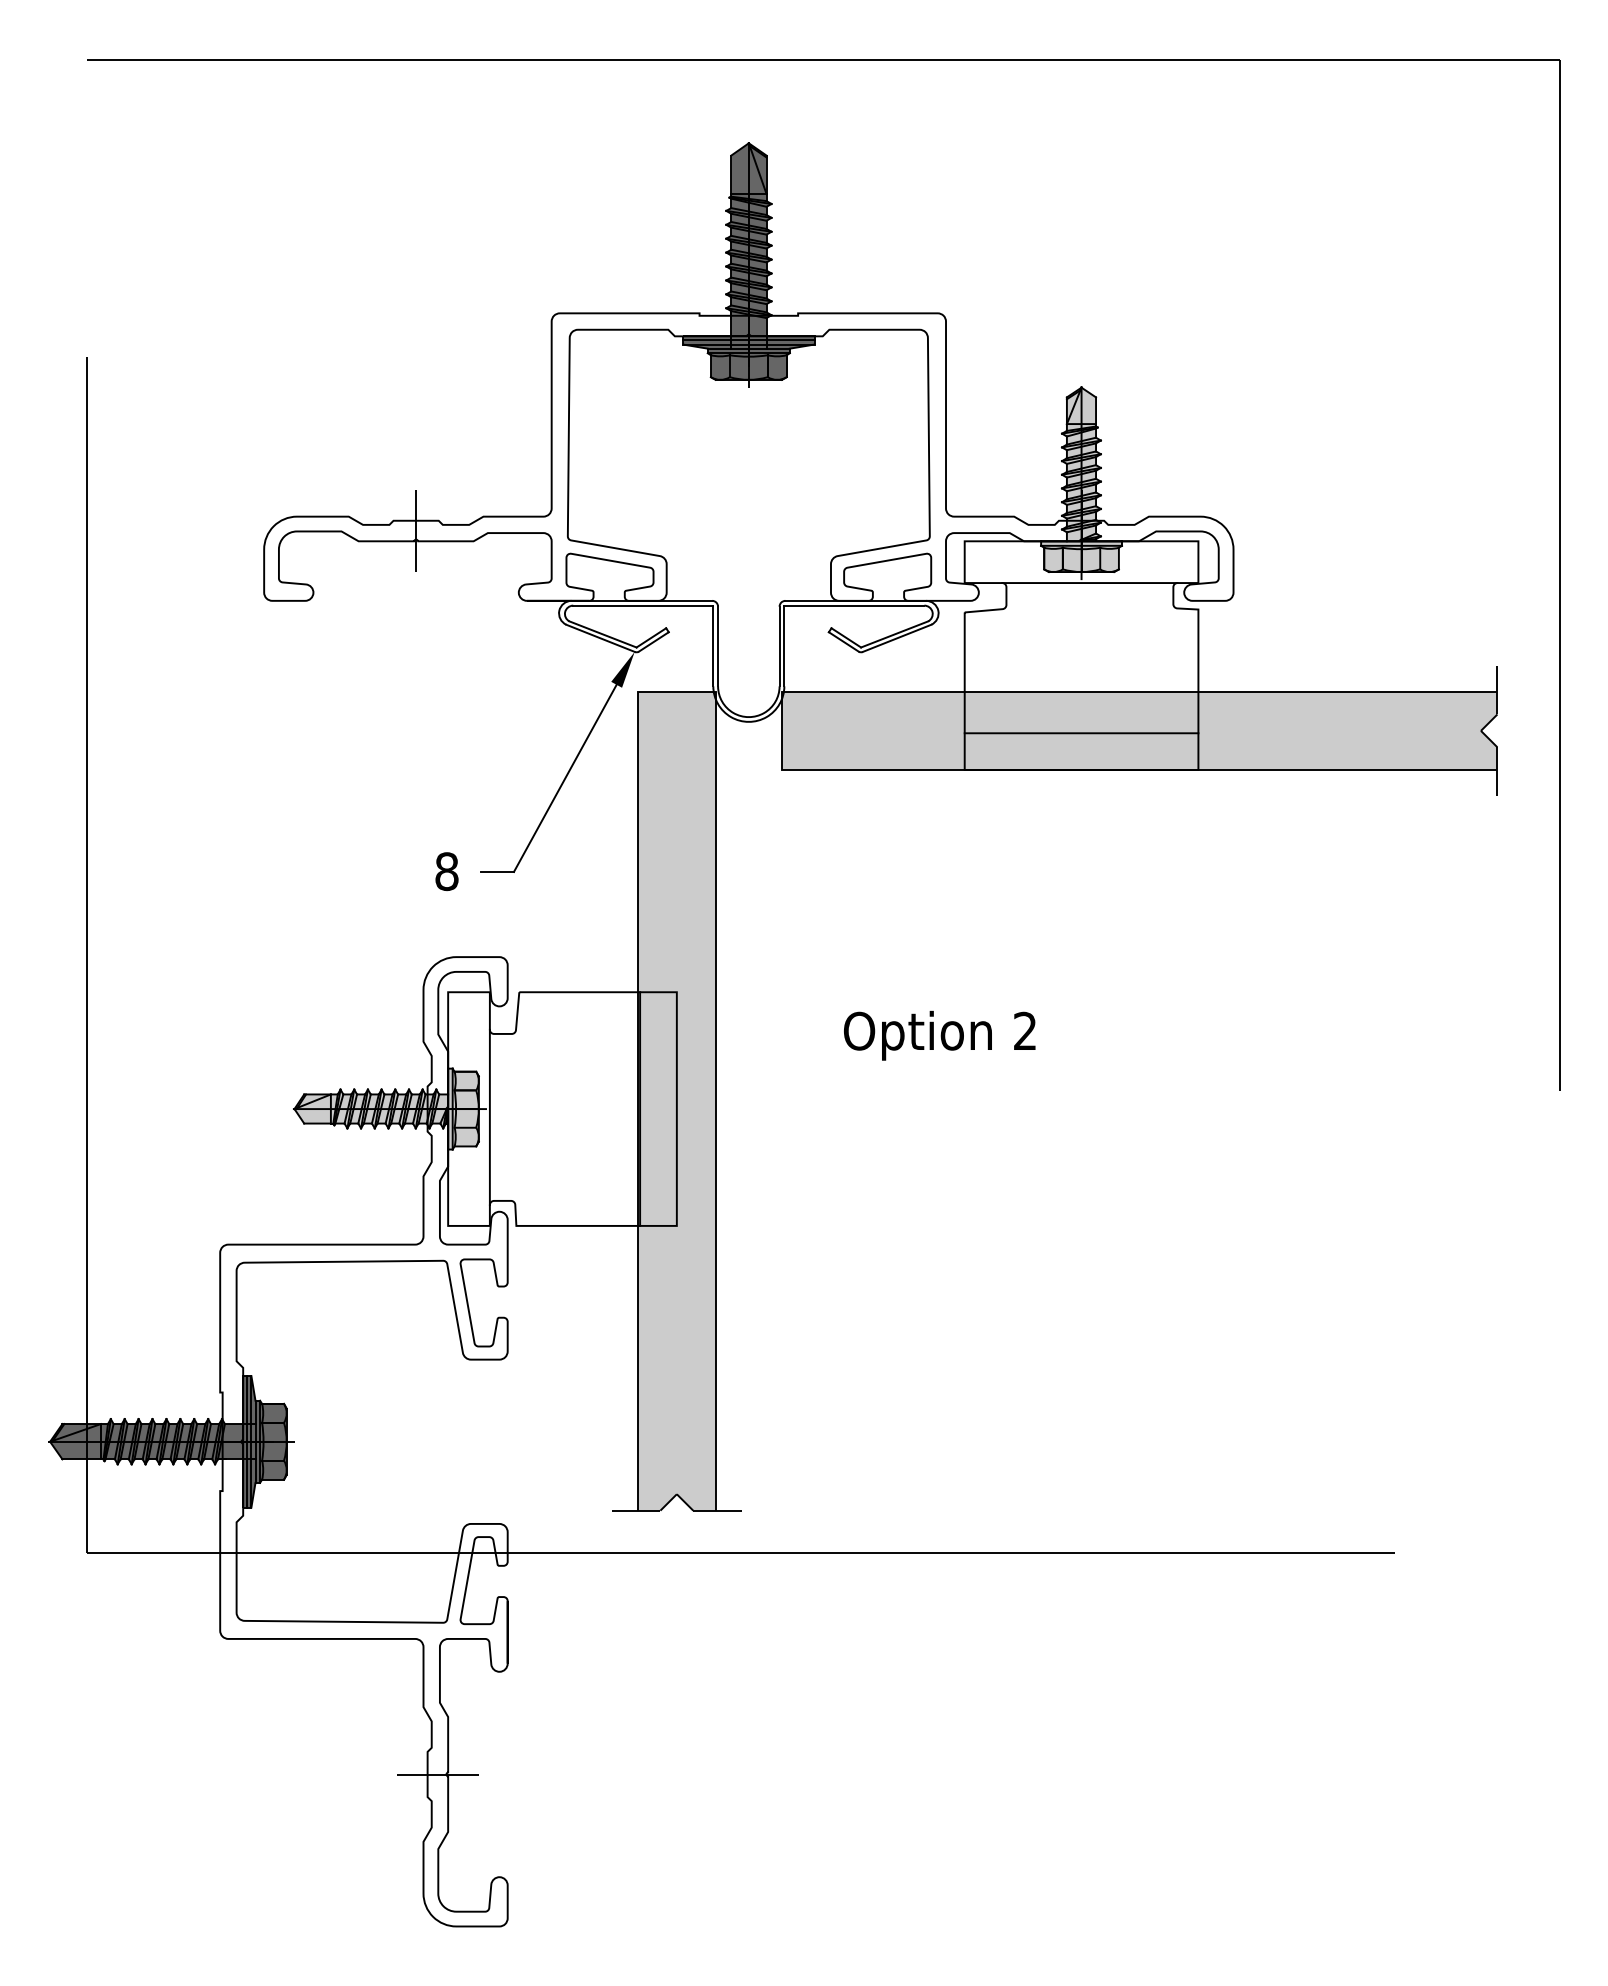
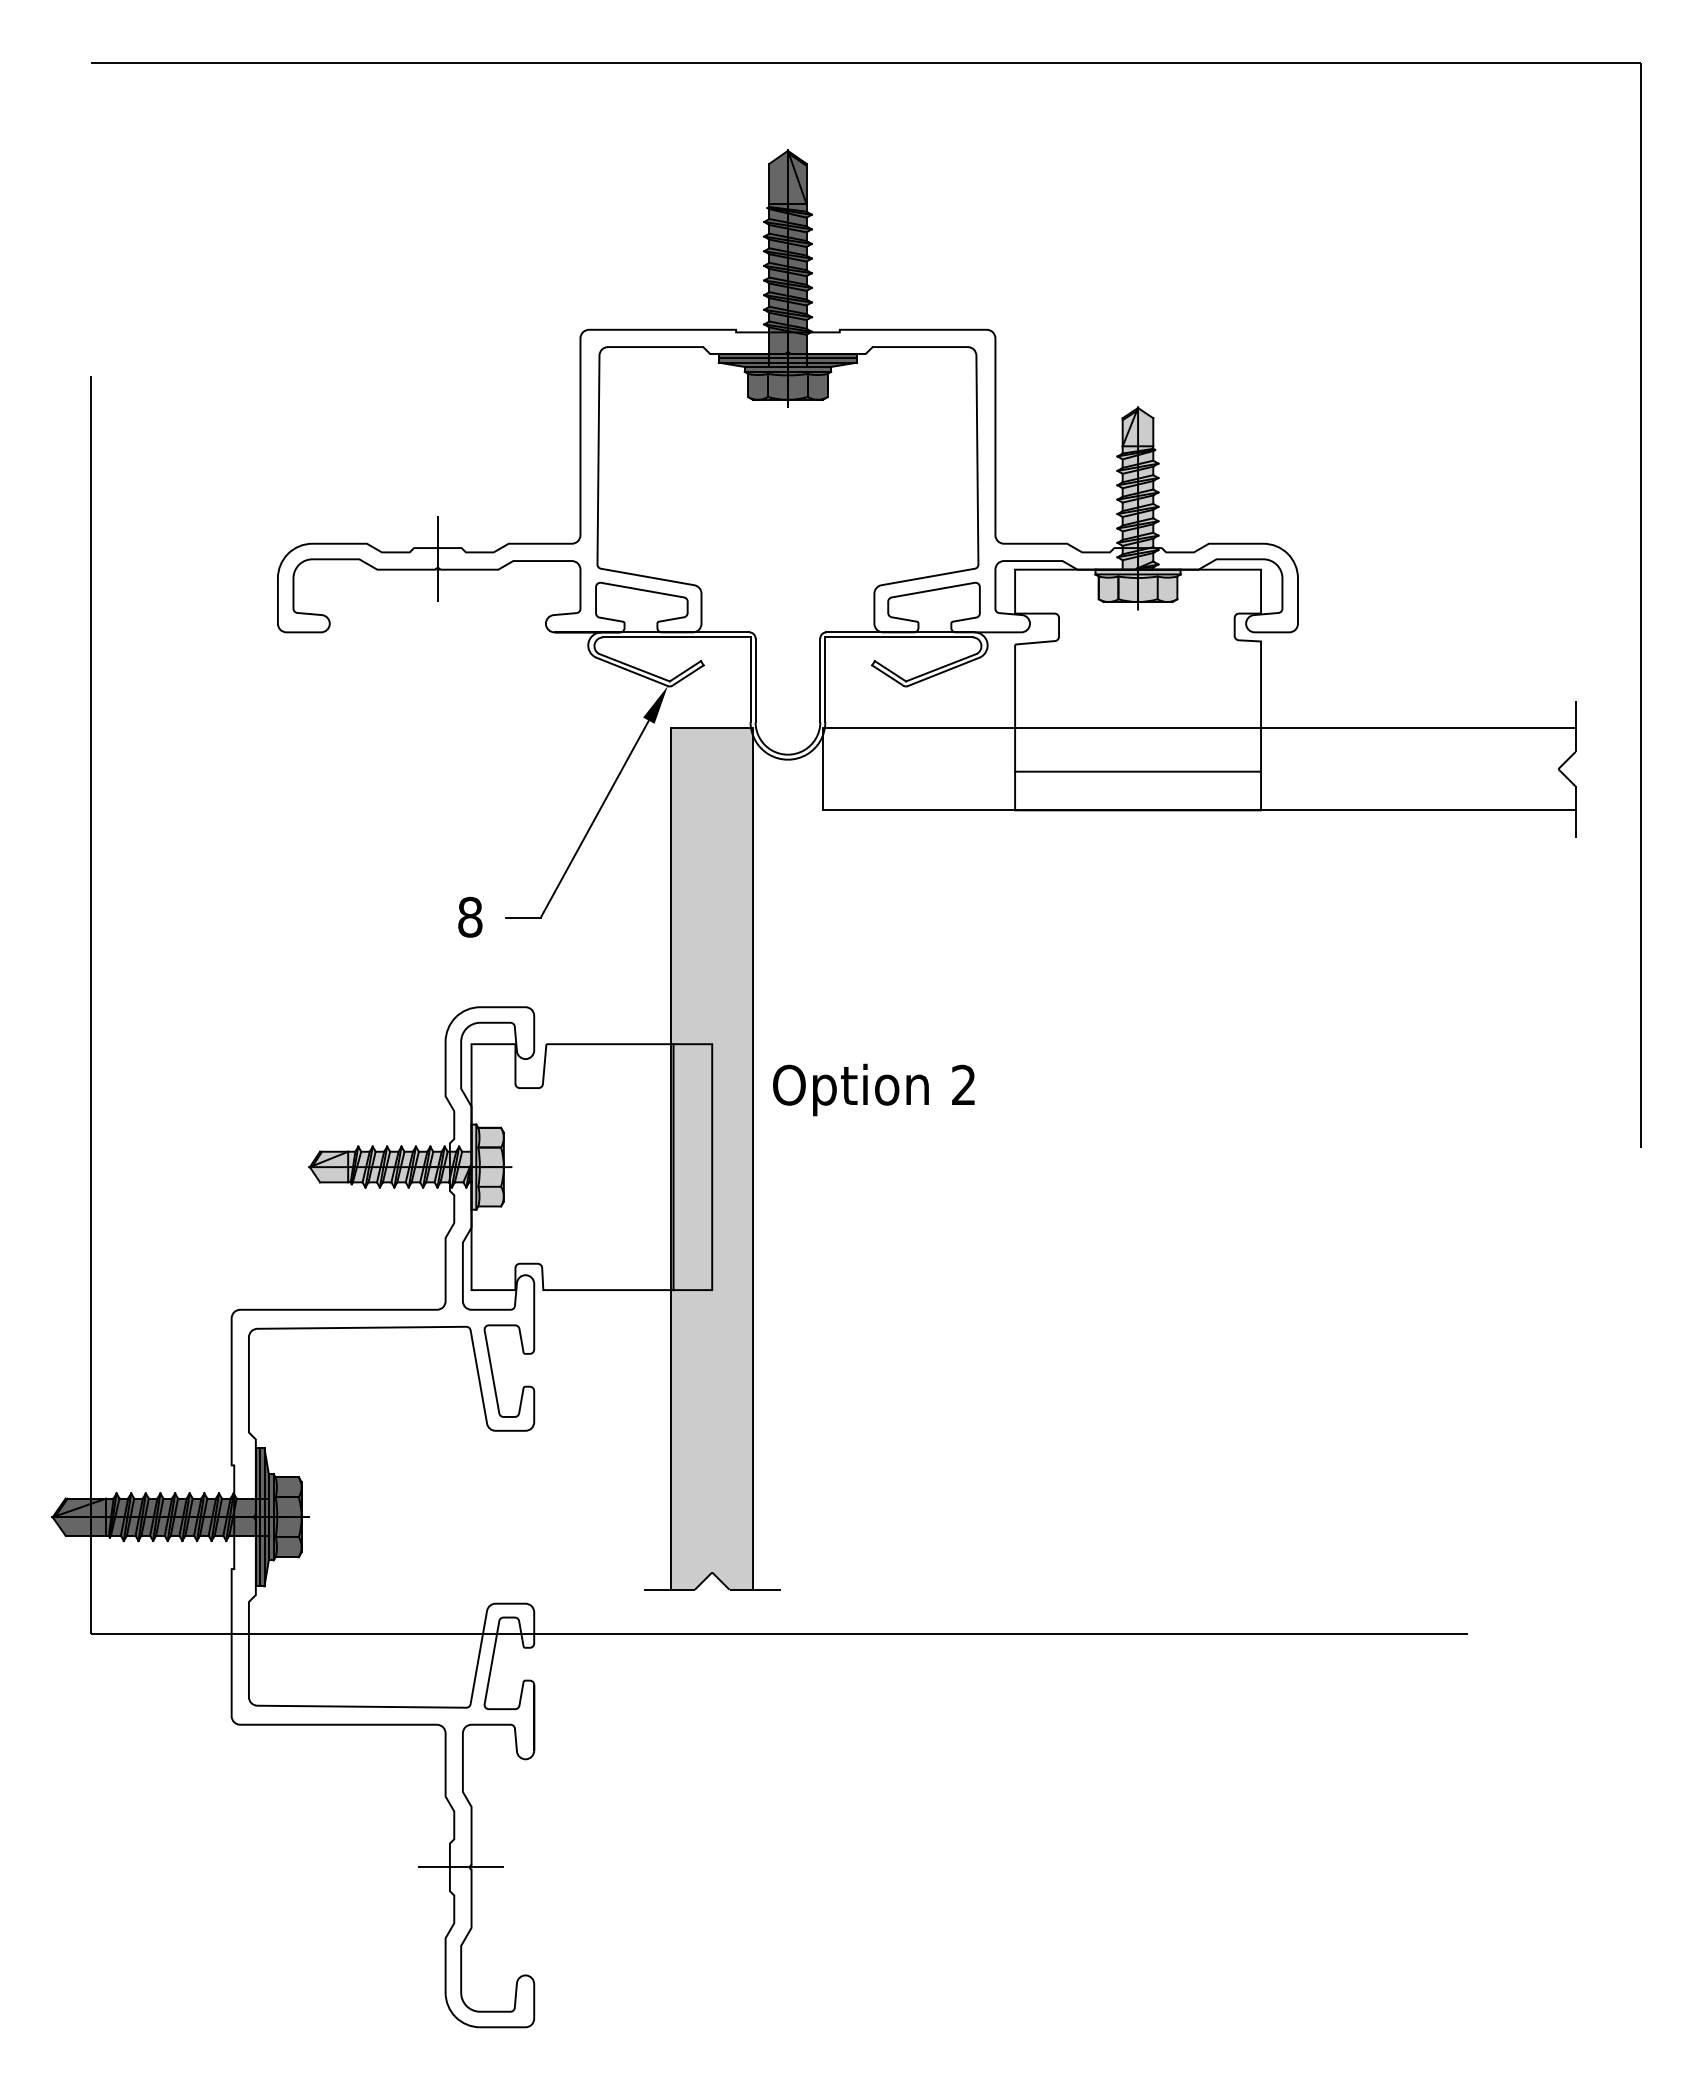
line: (1089, 582) -> (1146, 613), removed
fill: (1138, 731) -> (1198, 769), removed
text: (939, 1035) -> (873, 1089), moved
line: (489, 1117) -> (515, 1175), removed

